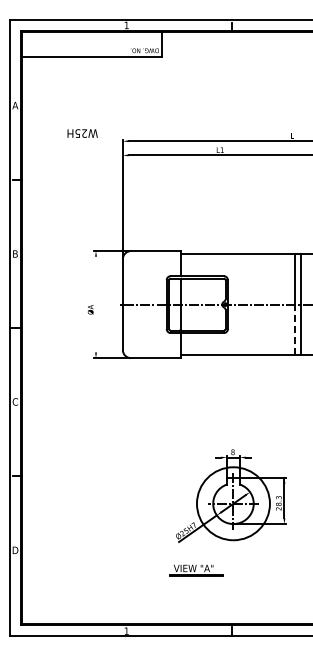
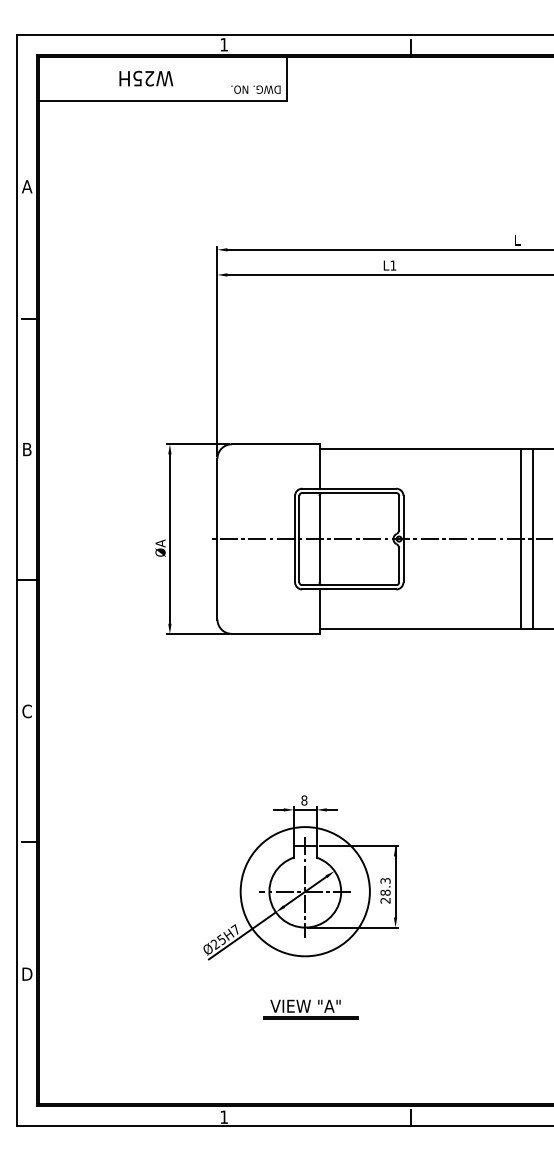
text: (82, 133) -> (145, 78), moved
line: (96, 304) -> (170, 538), added
line: (294, 329) -> (521, 583), dashed -> solid
part: (231, 495) -> (301, 877), moved
part: (196, 570) -> (310, 1009), moved

